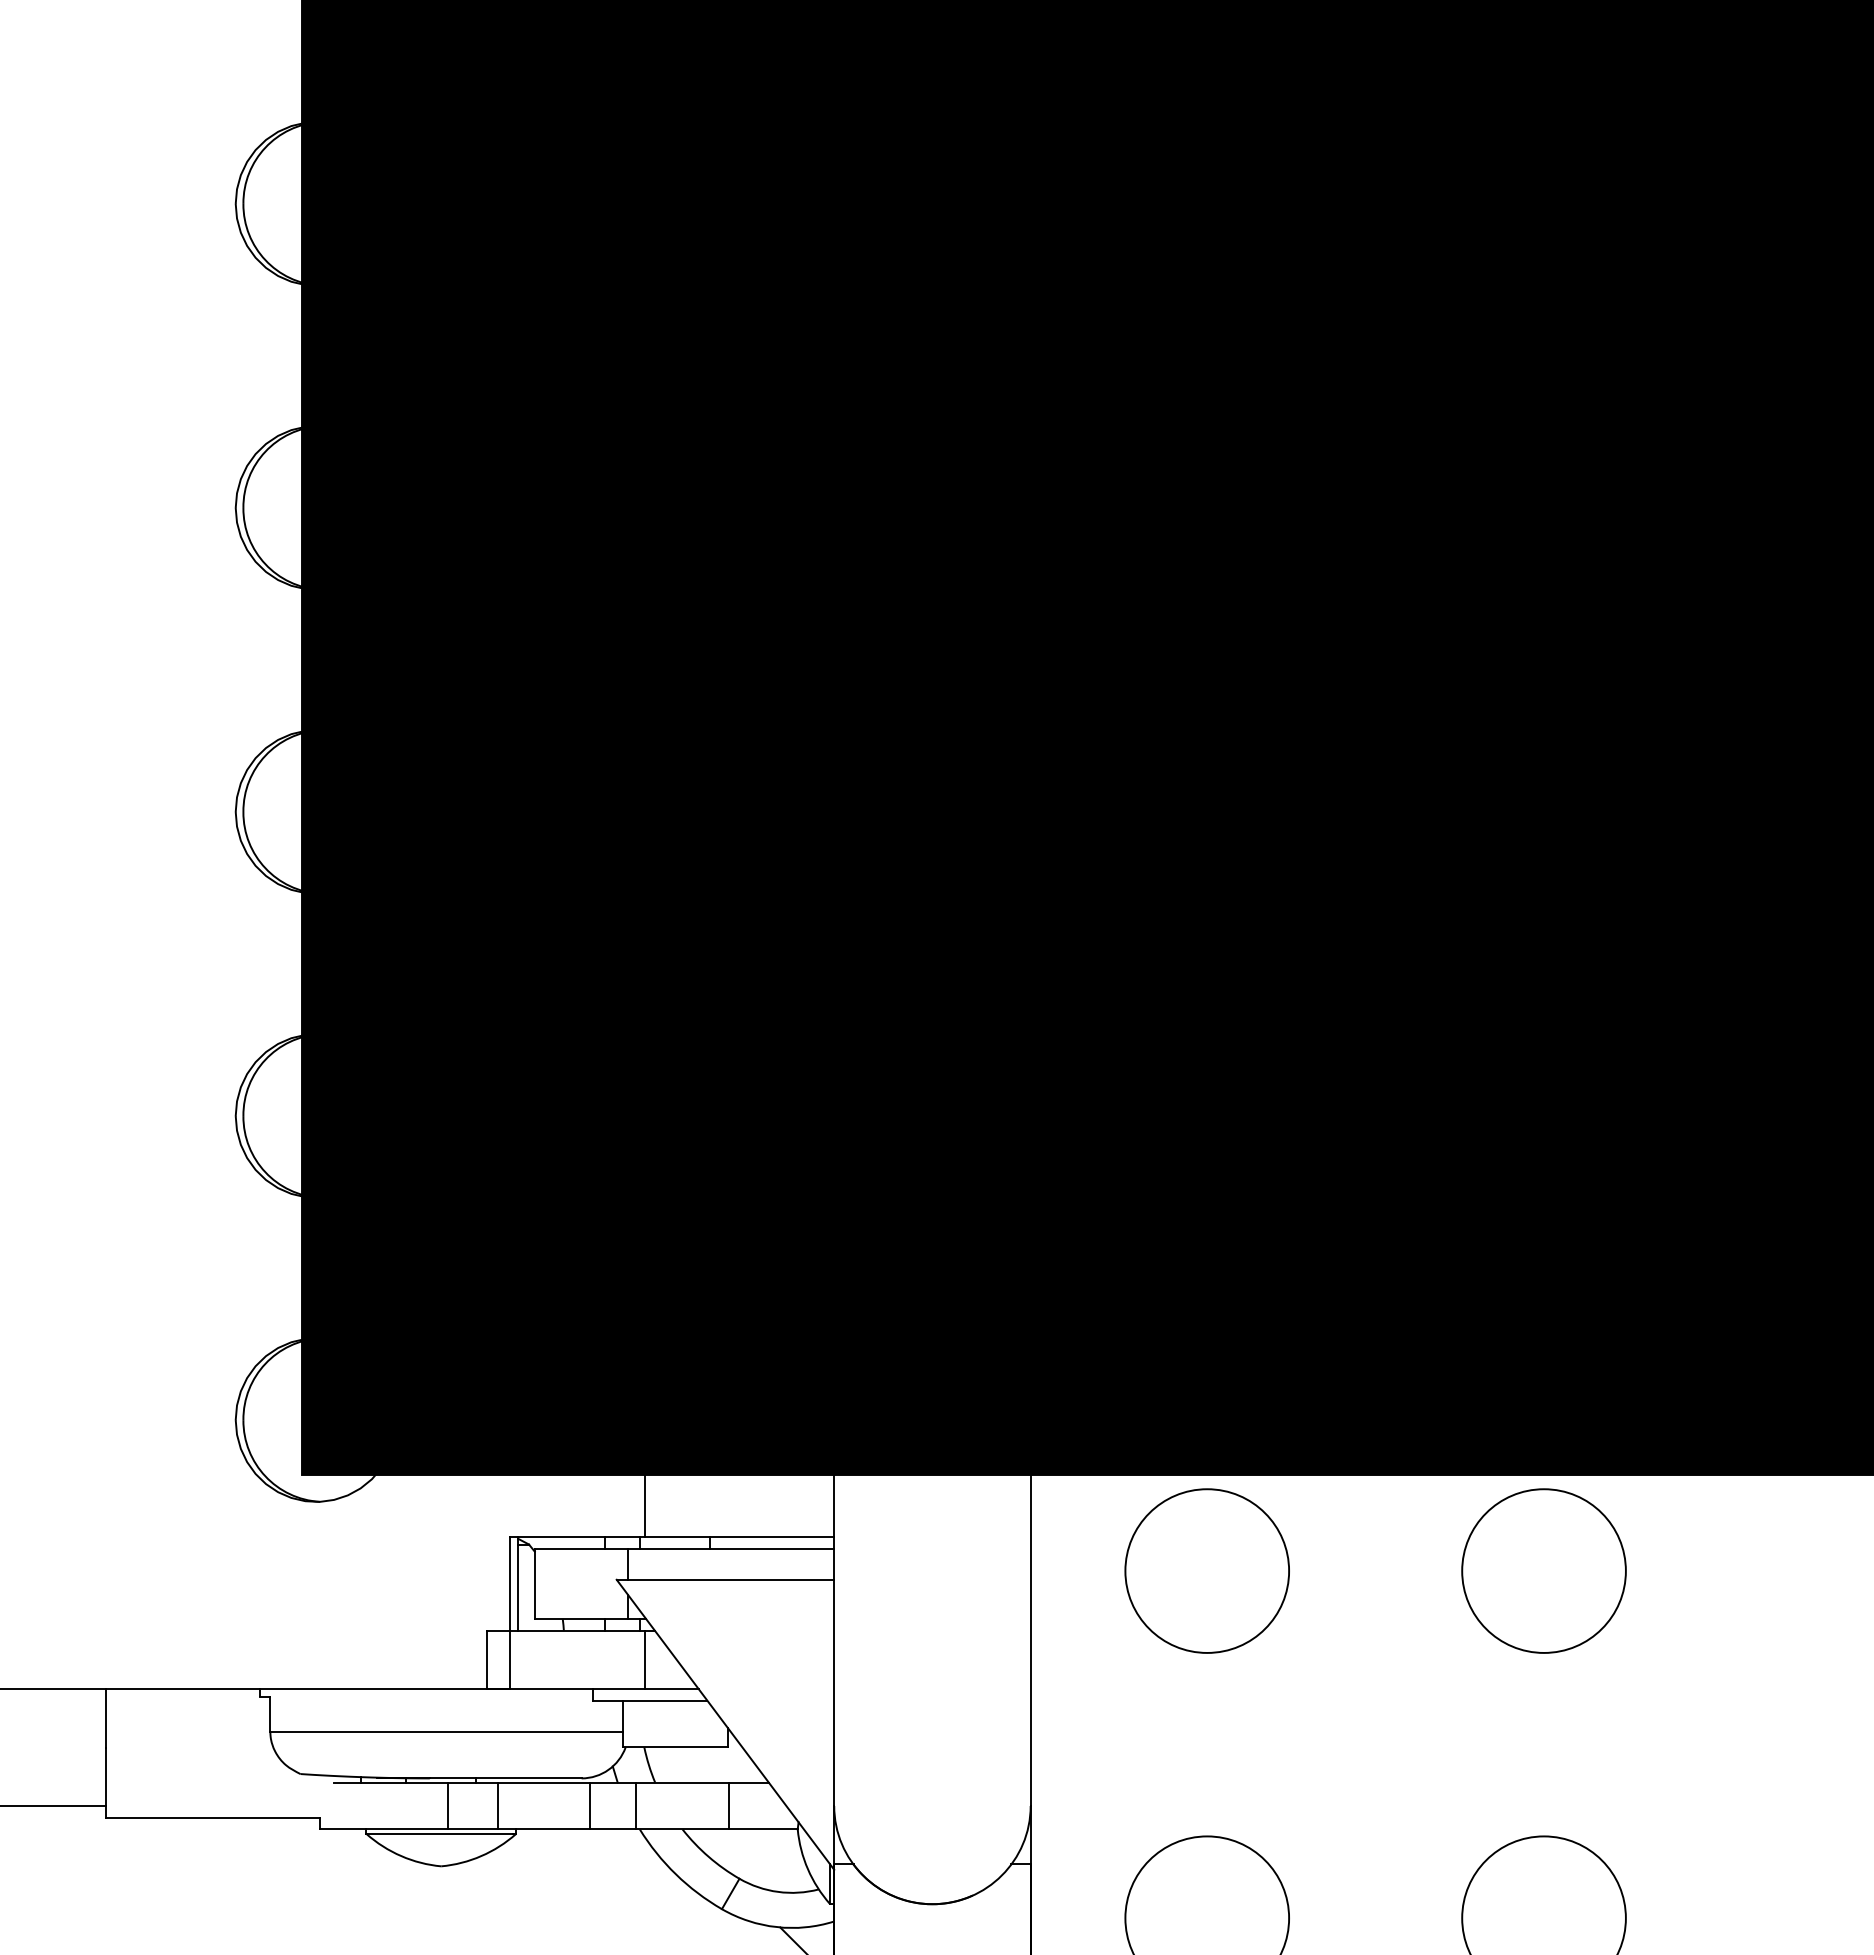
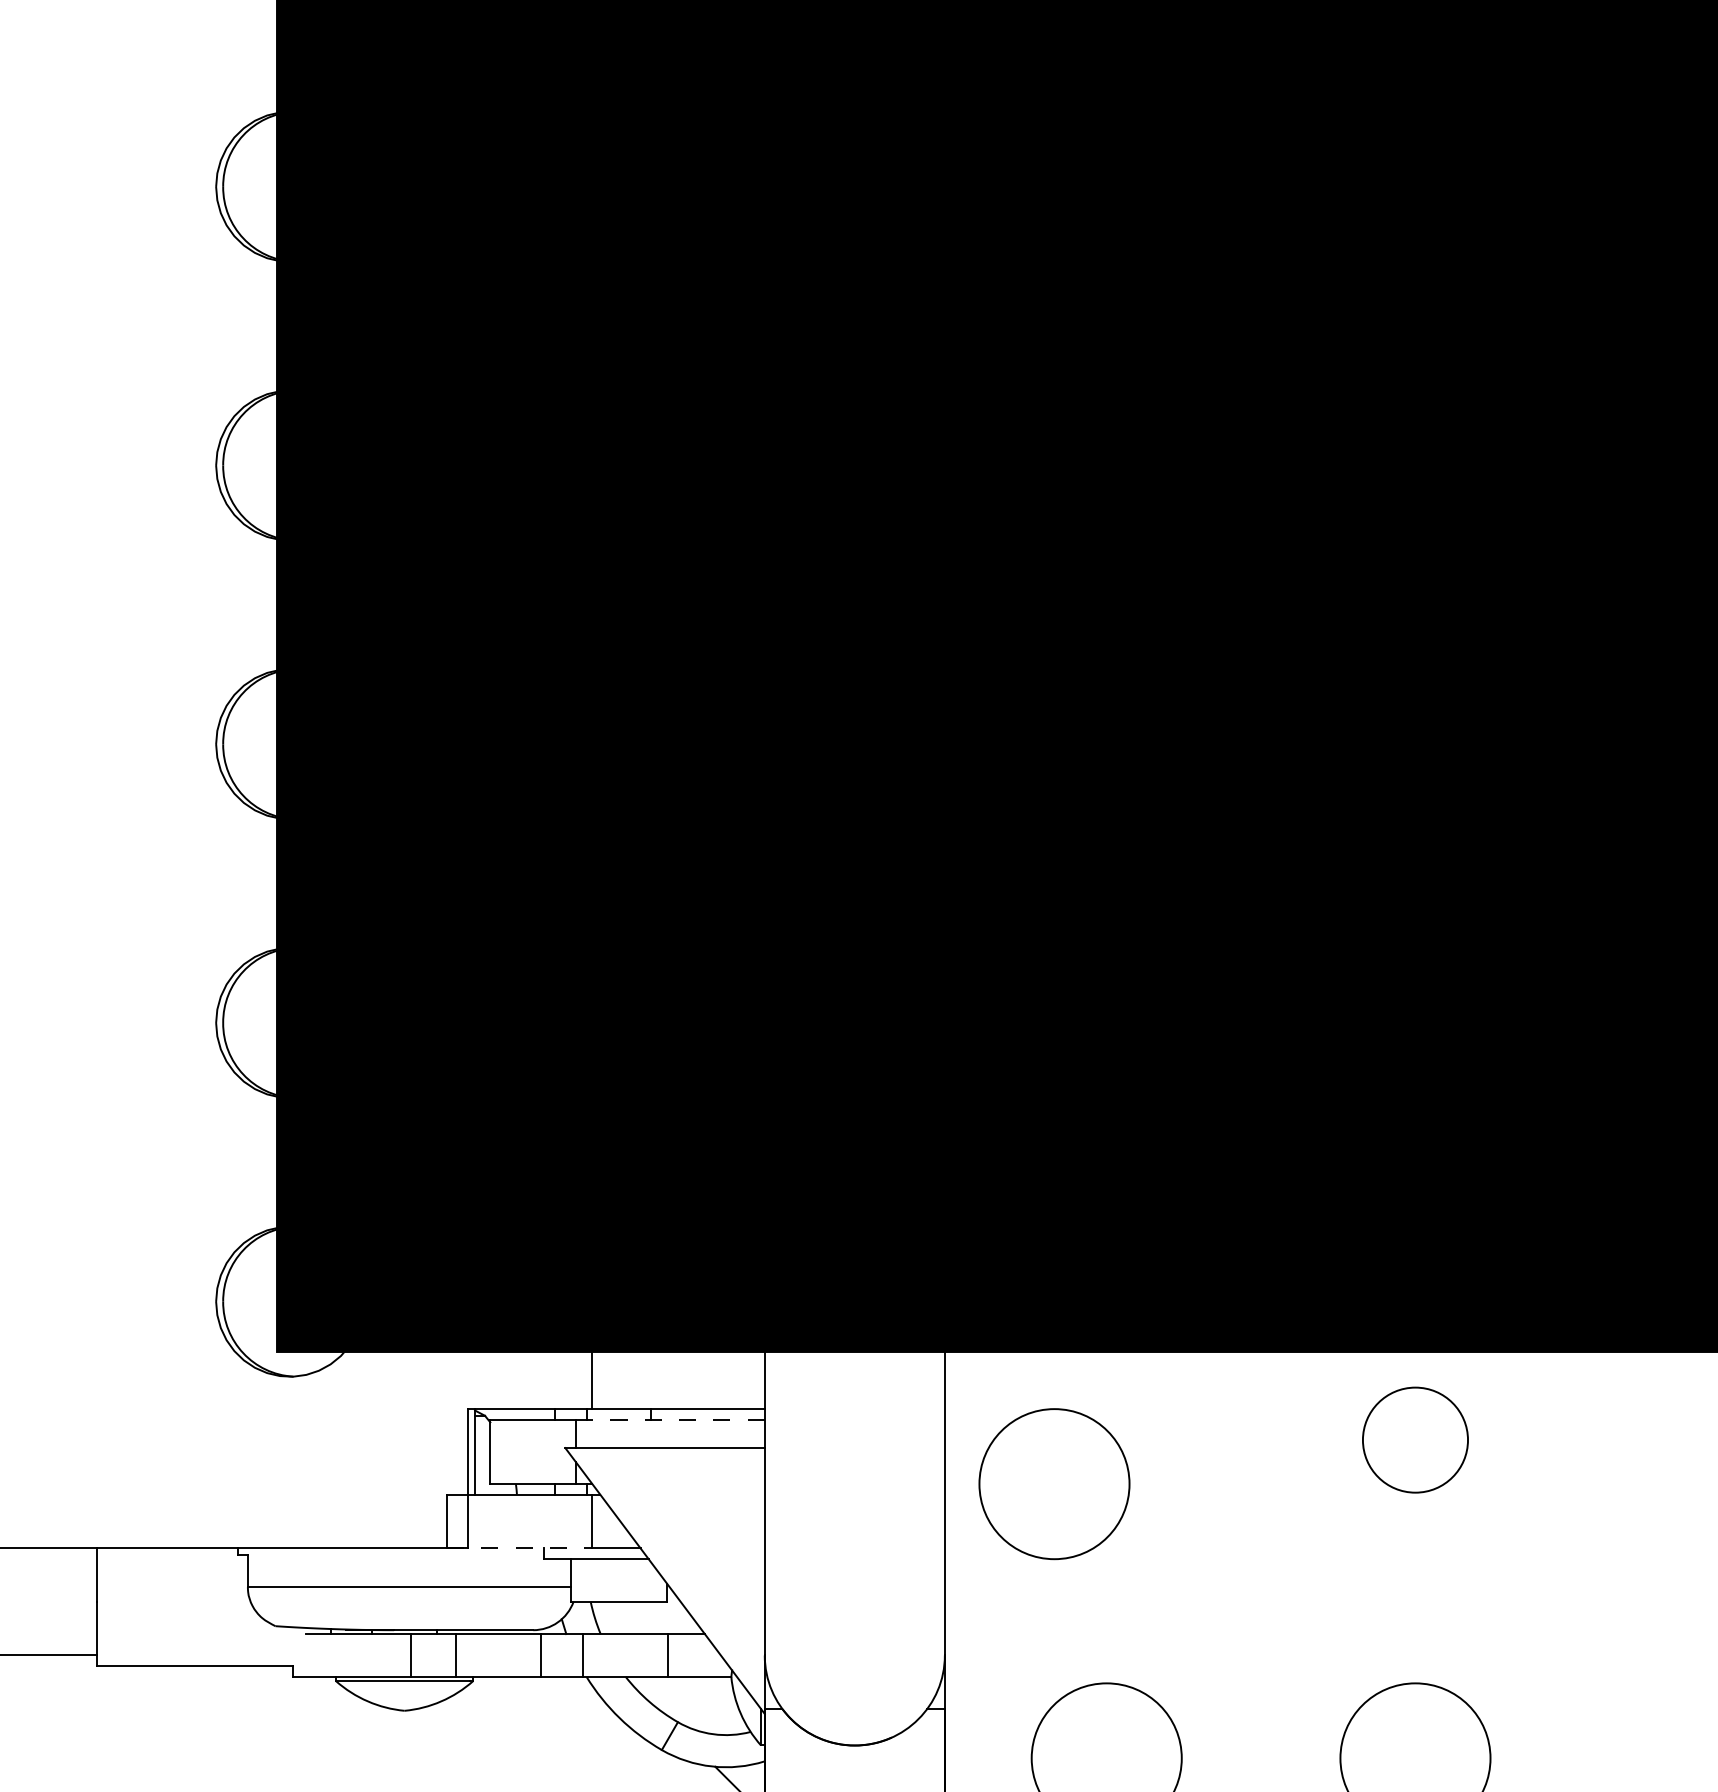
line: (731, 1548) -> (670, 1419), solid -> dashed
circle: (1206, 1570) -> (1053, 1483), moved
circle: (1543, 1570) -> (1414, 1439), size x0.7
line: (566, 1689) -> (519, 1548), solid -> dashed

